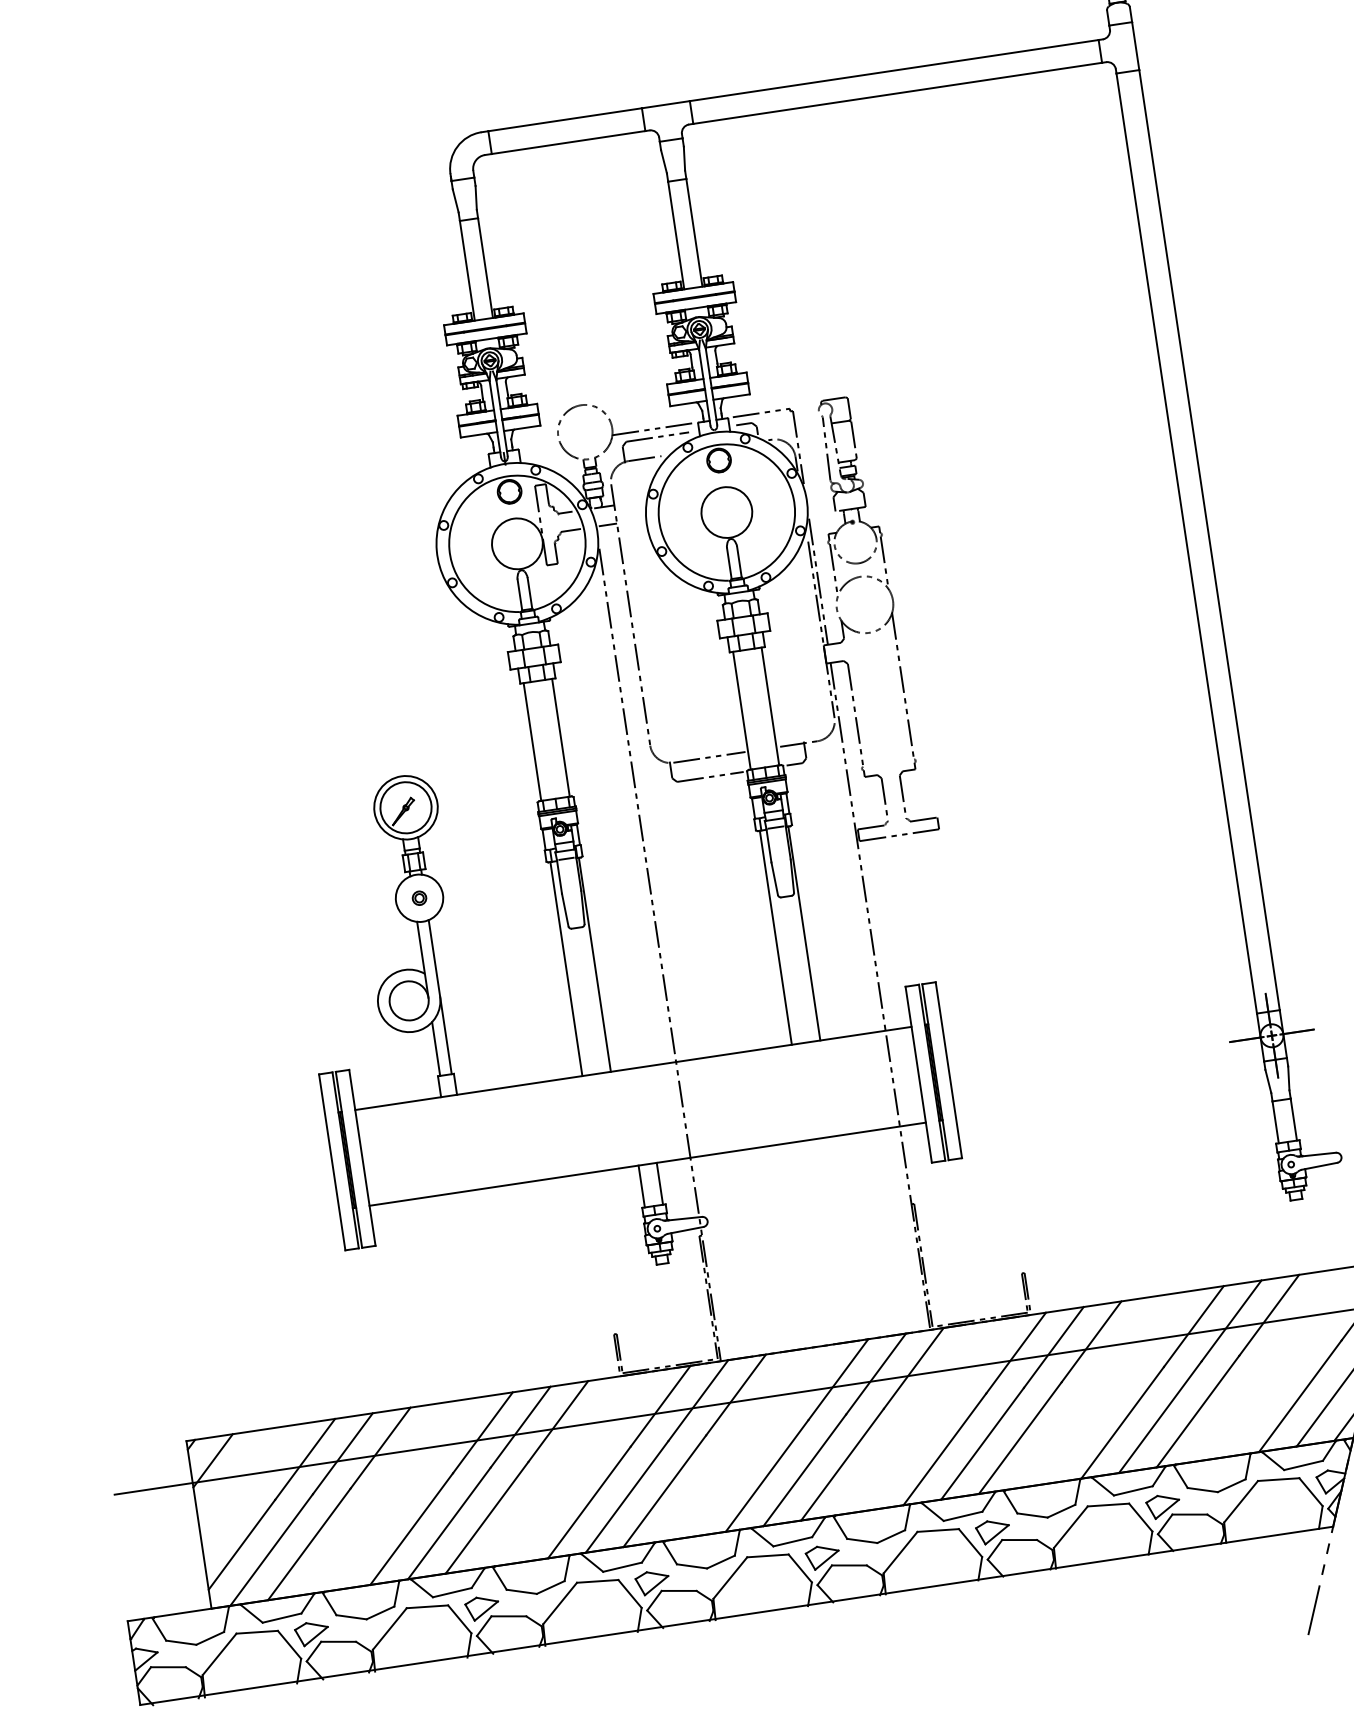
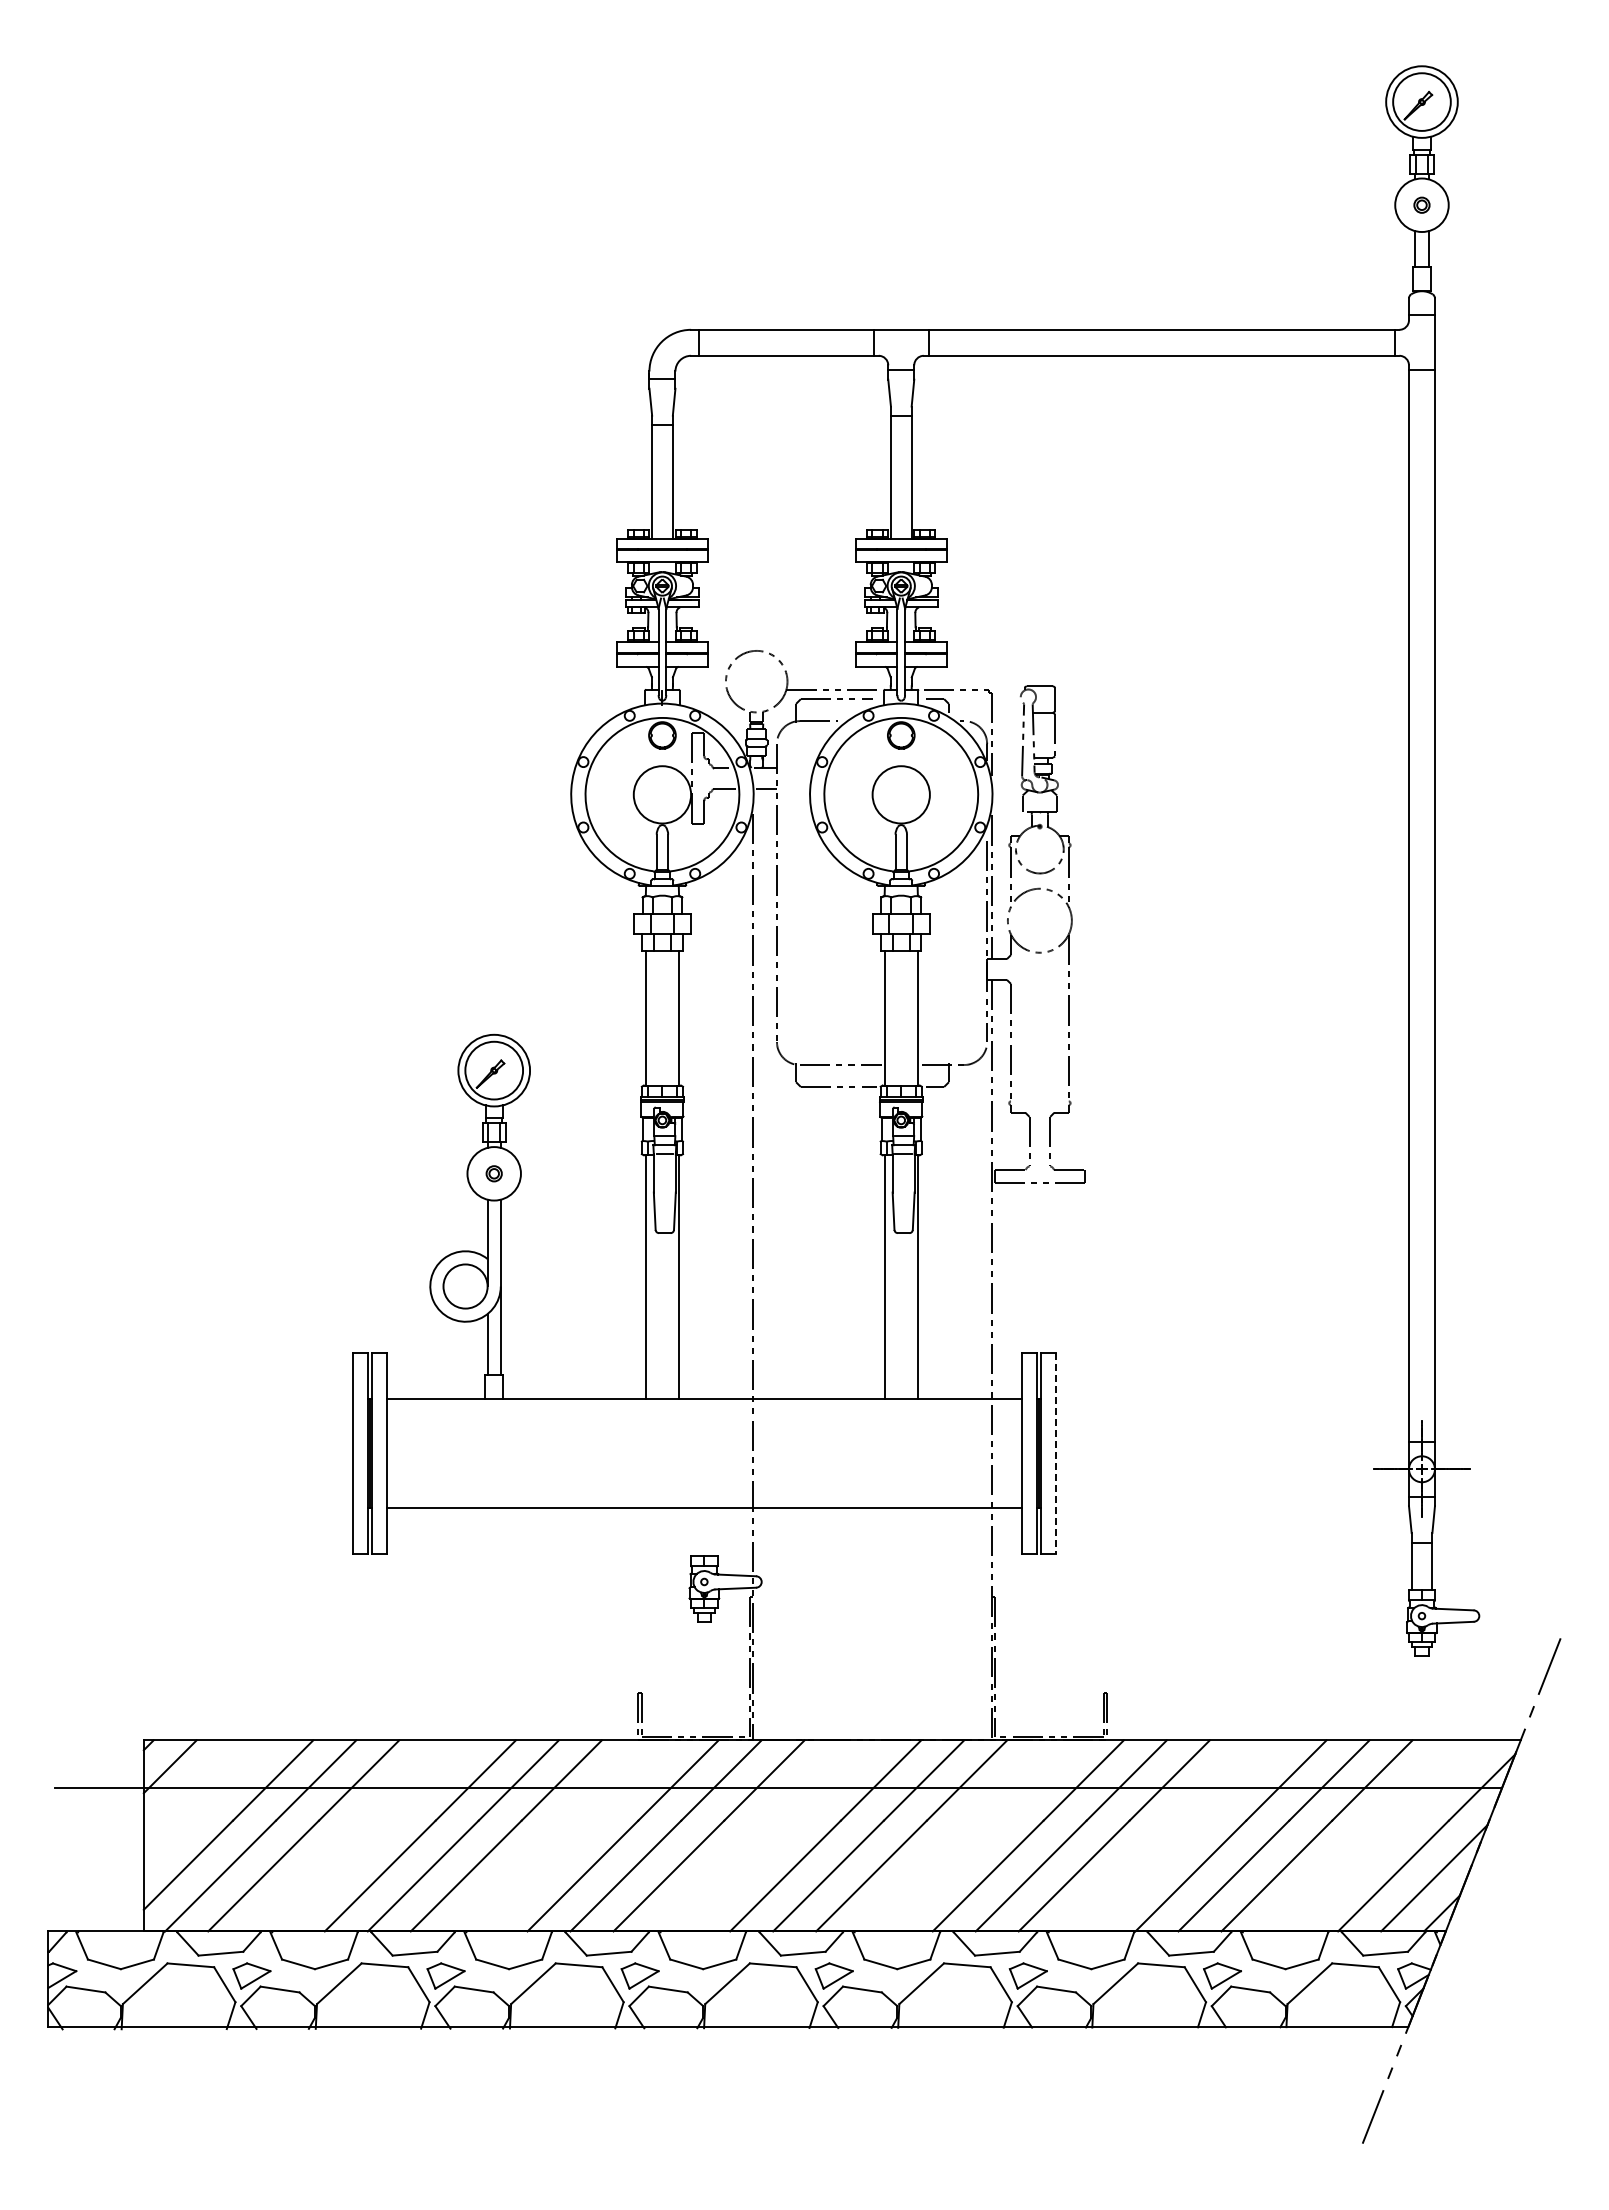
line: (948, 1070) -> (1055, 1454), solid -> dashed
line: (659, 1183) -> (714, 1532), removed
line: (641, 1186) -> (693, 1532), removed

